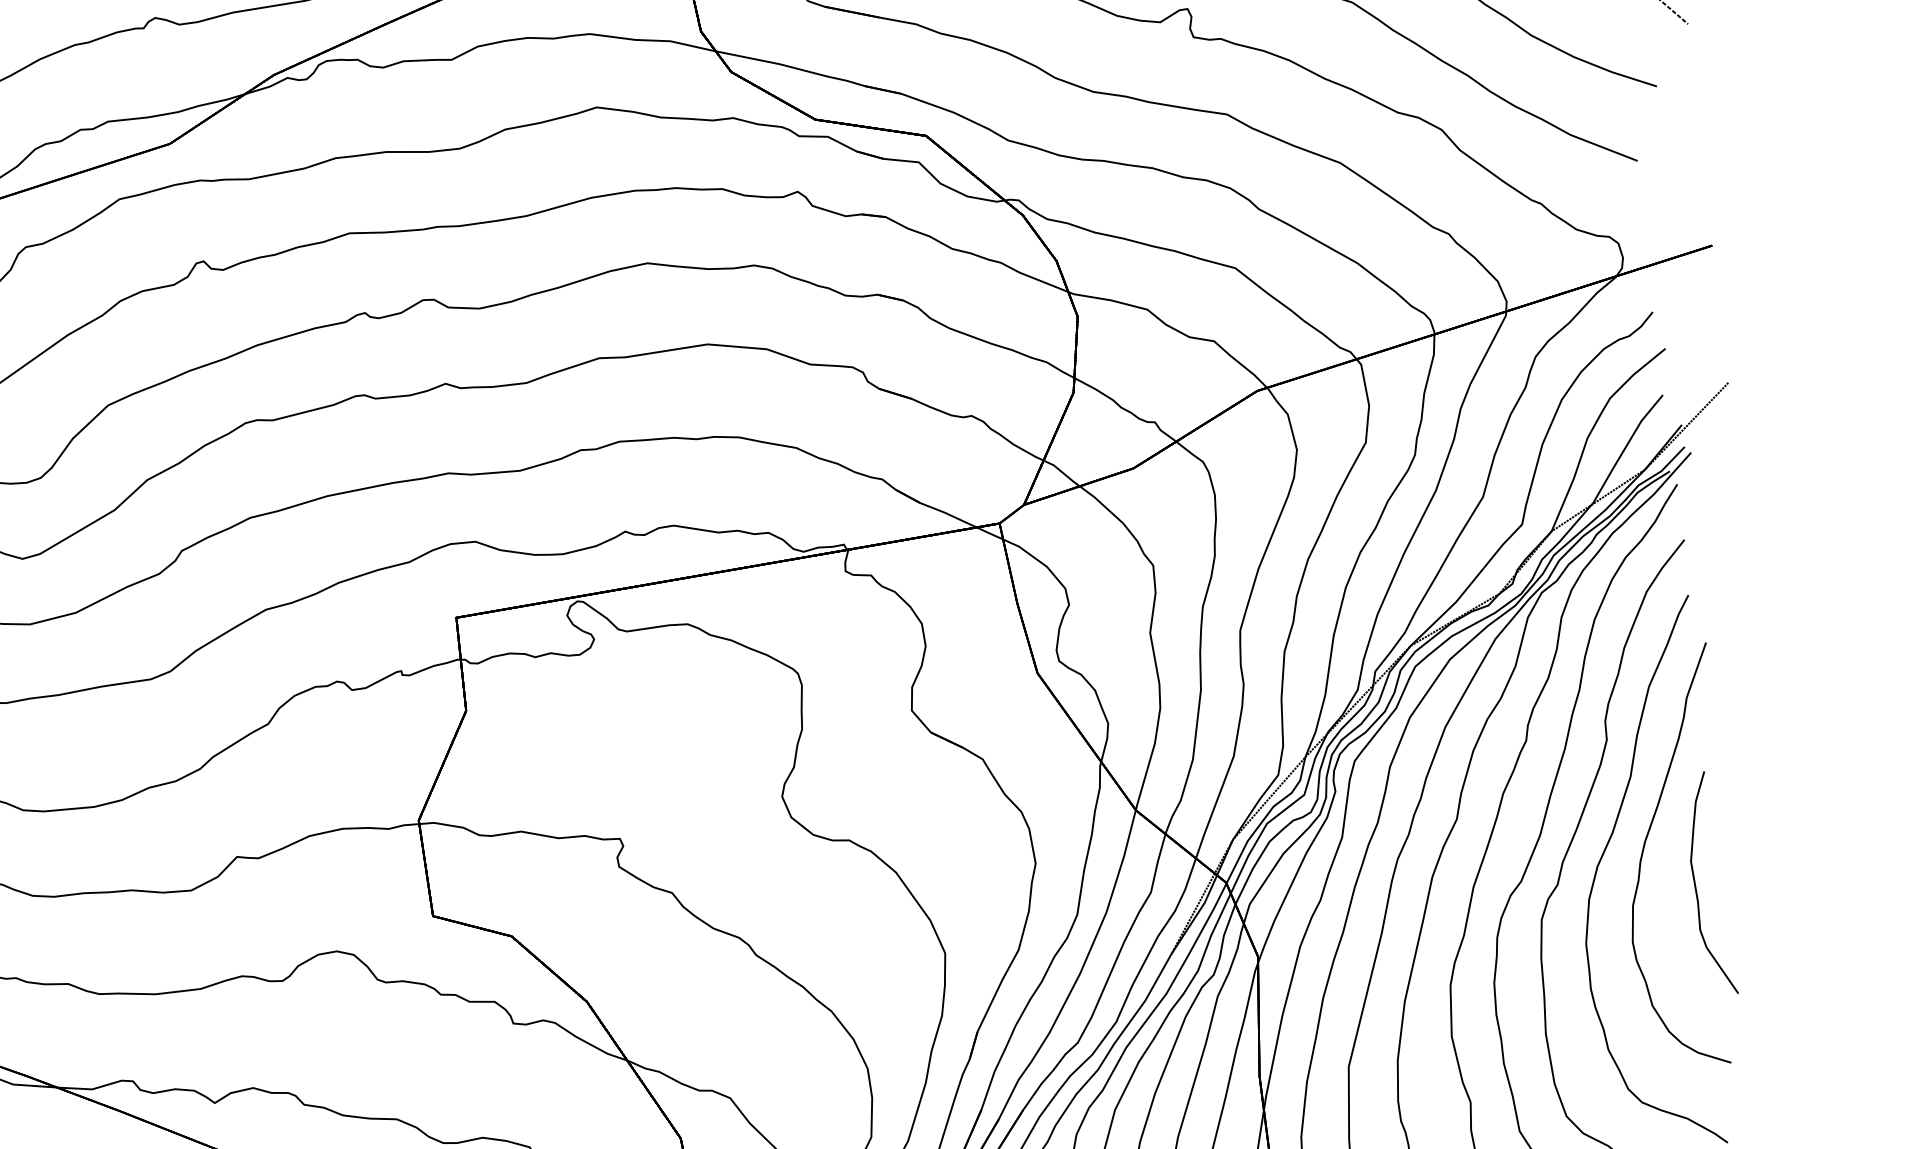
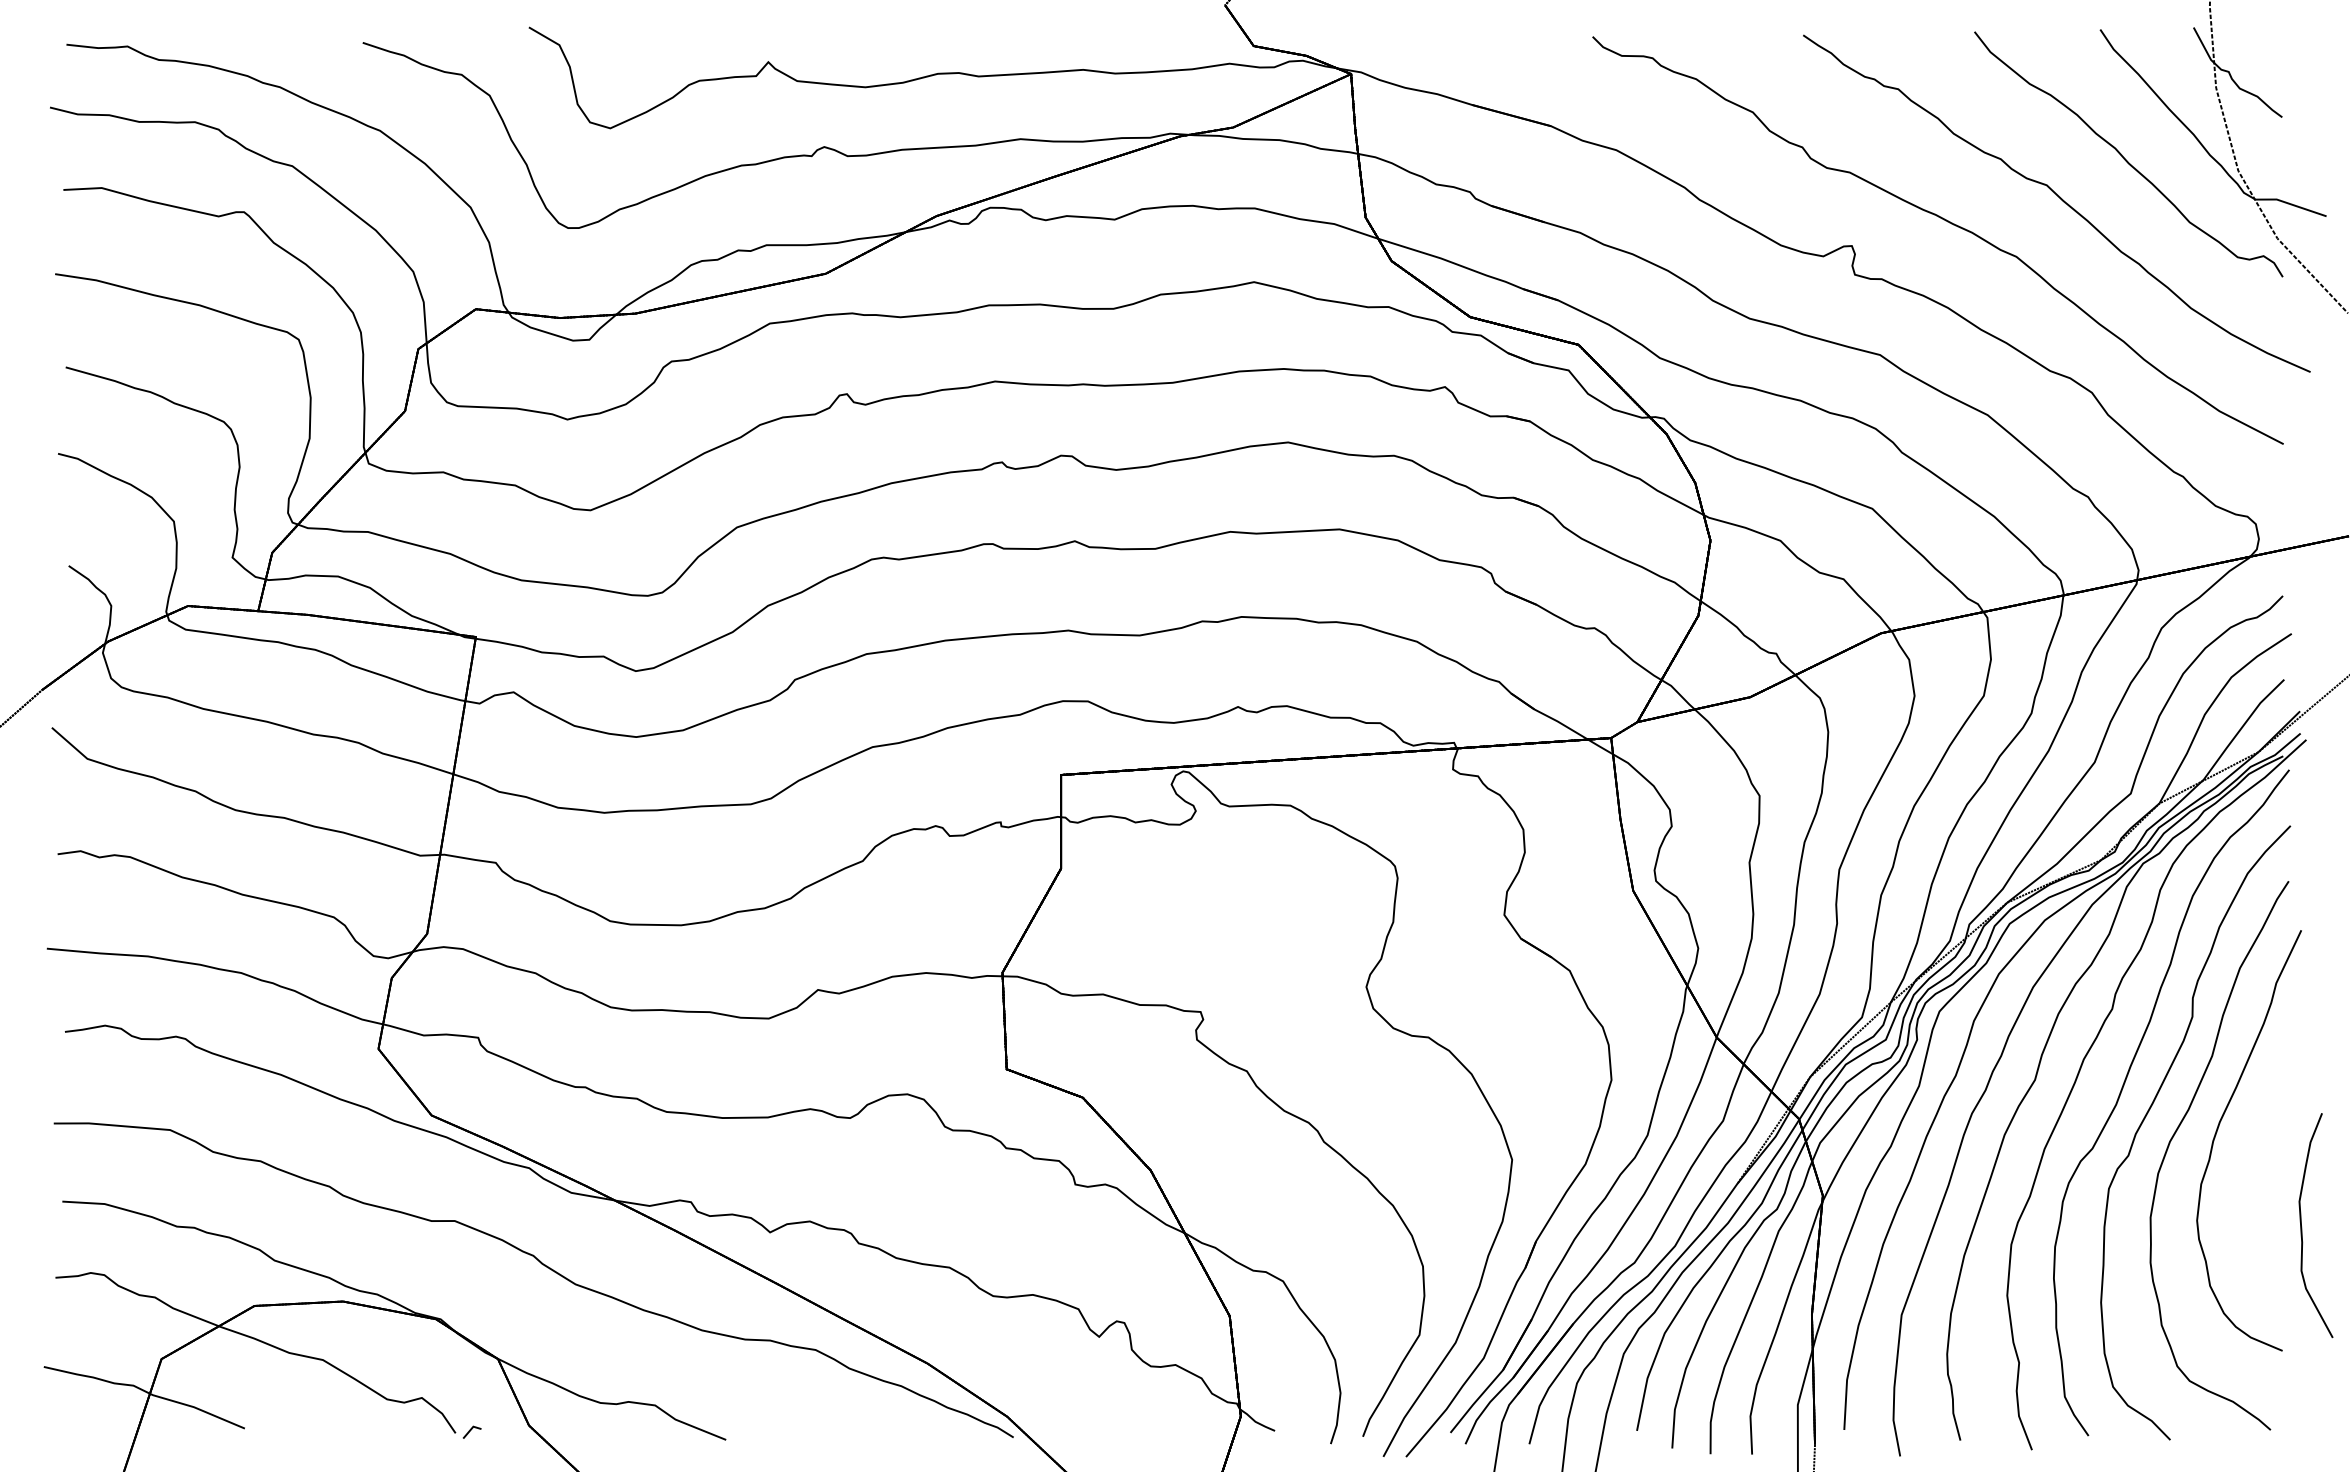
curve: (1696, 887) -> (2302, 1227), moved

